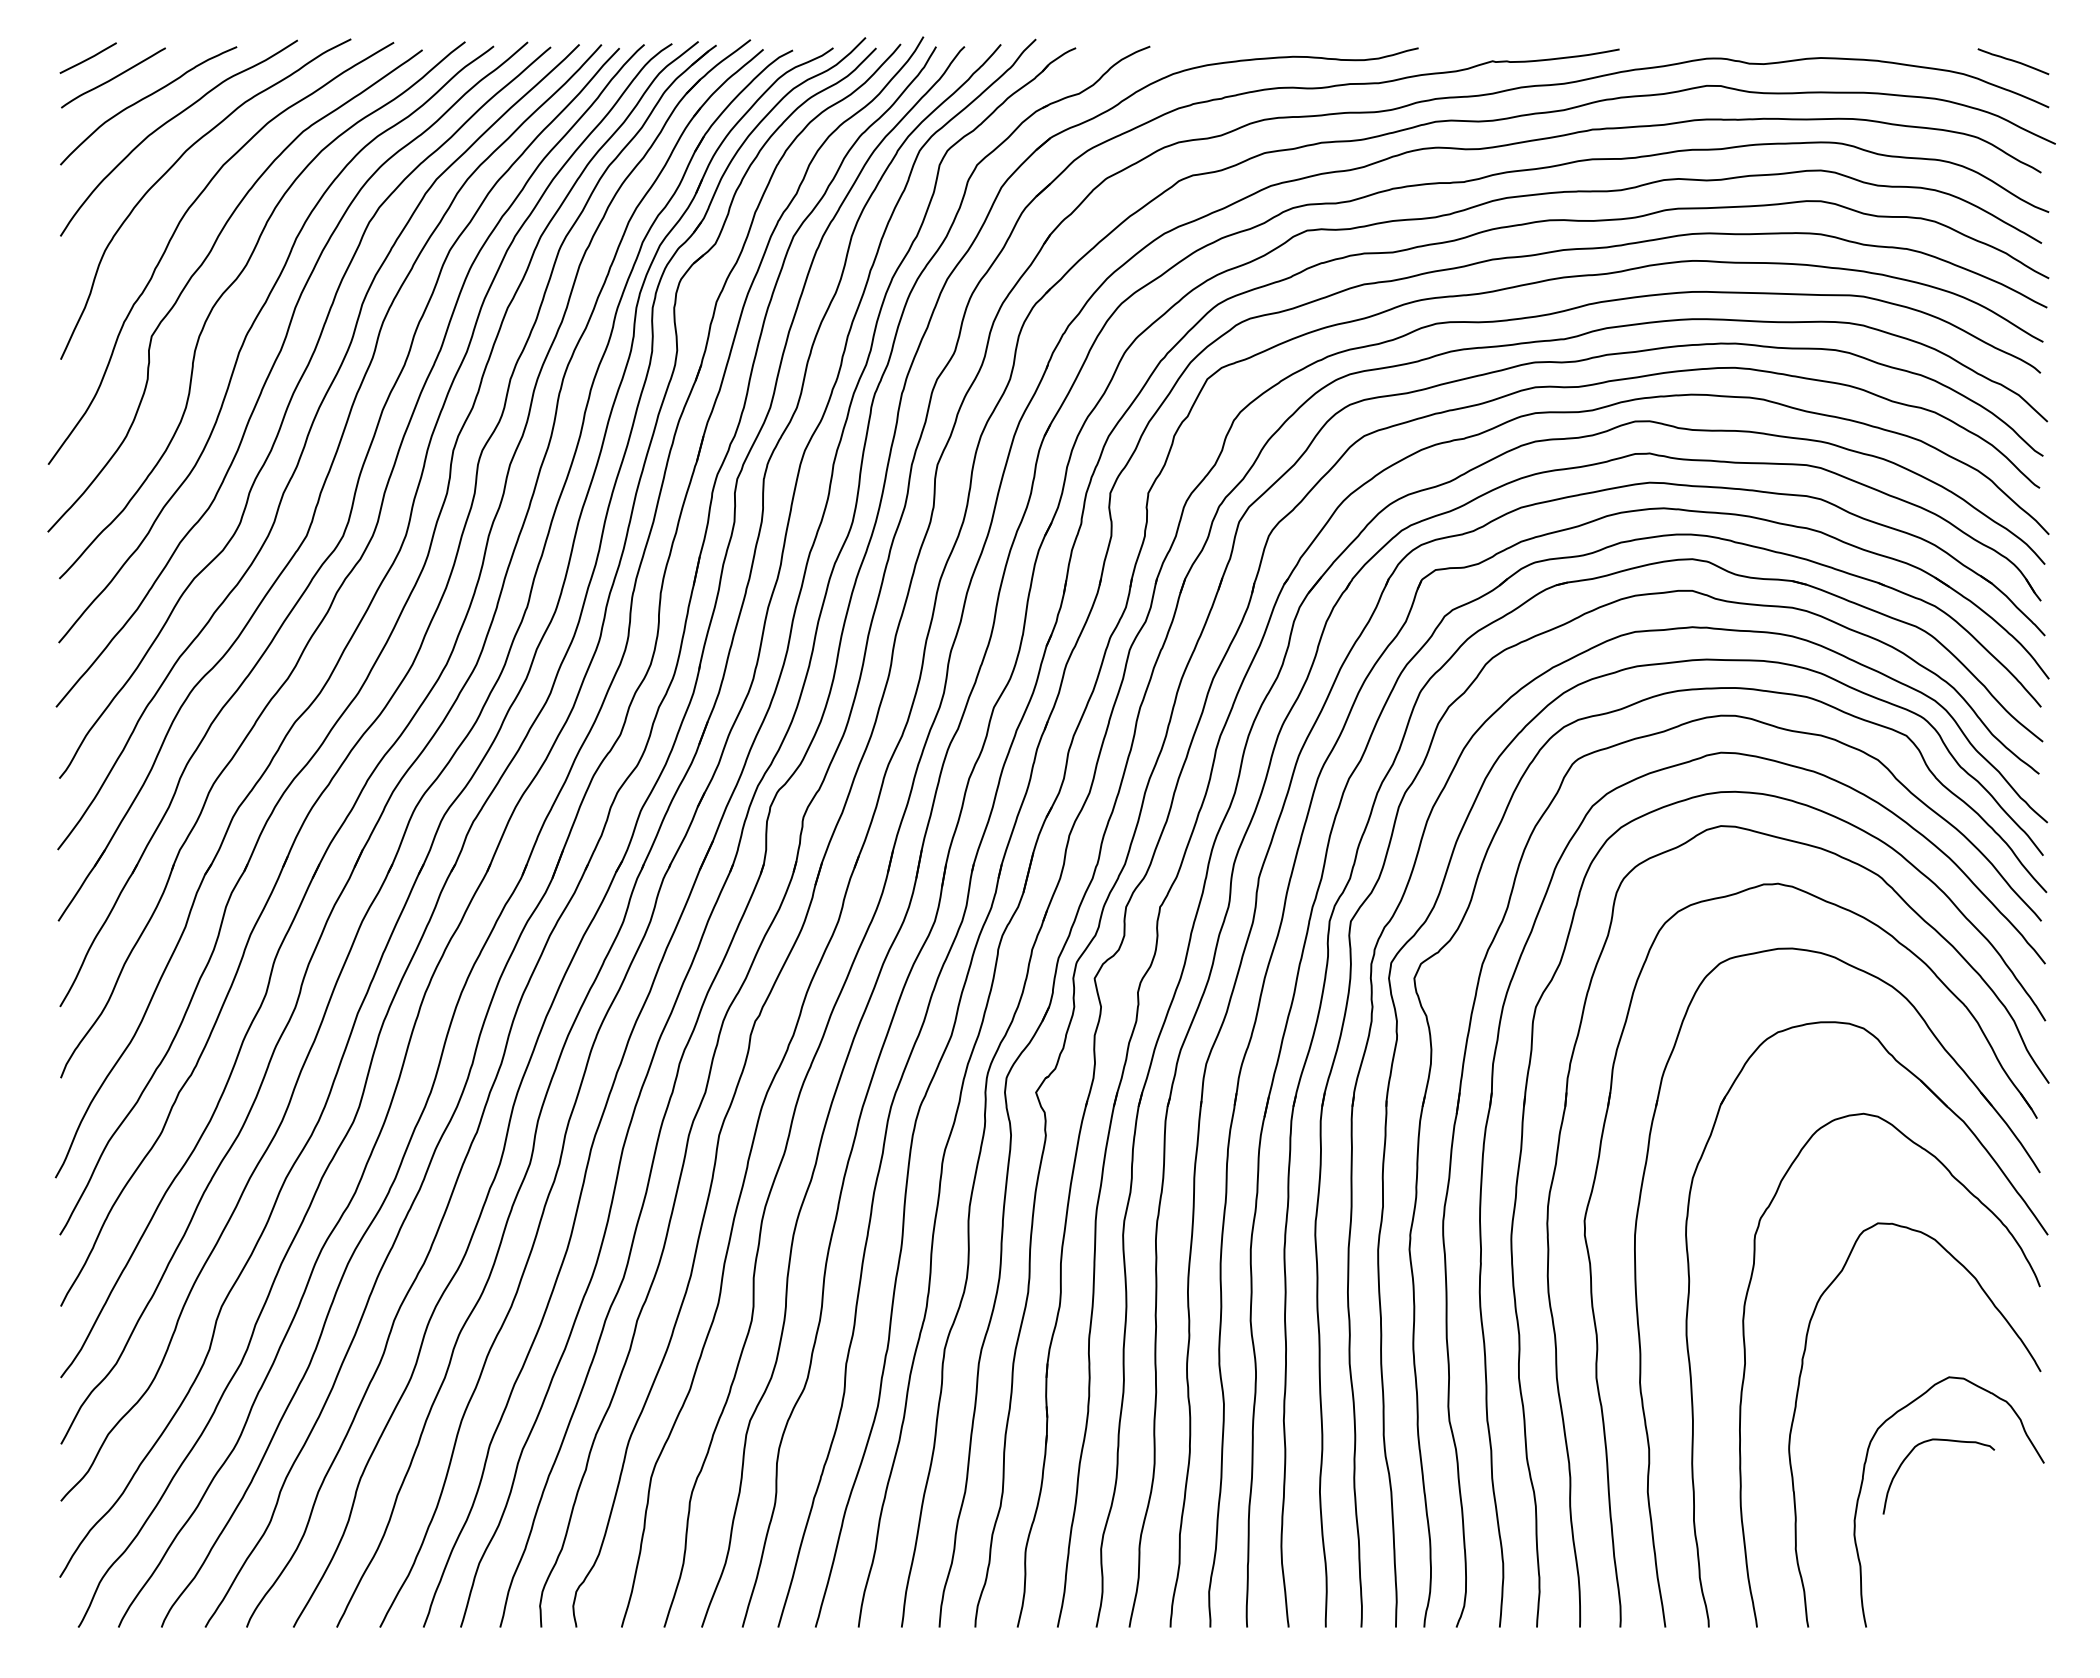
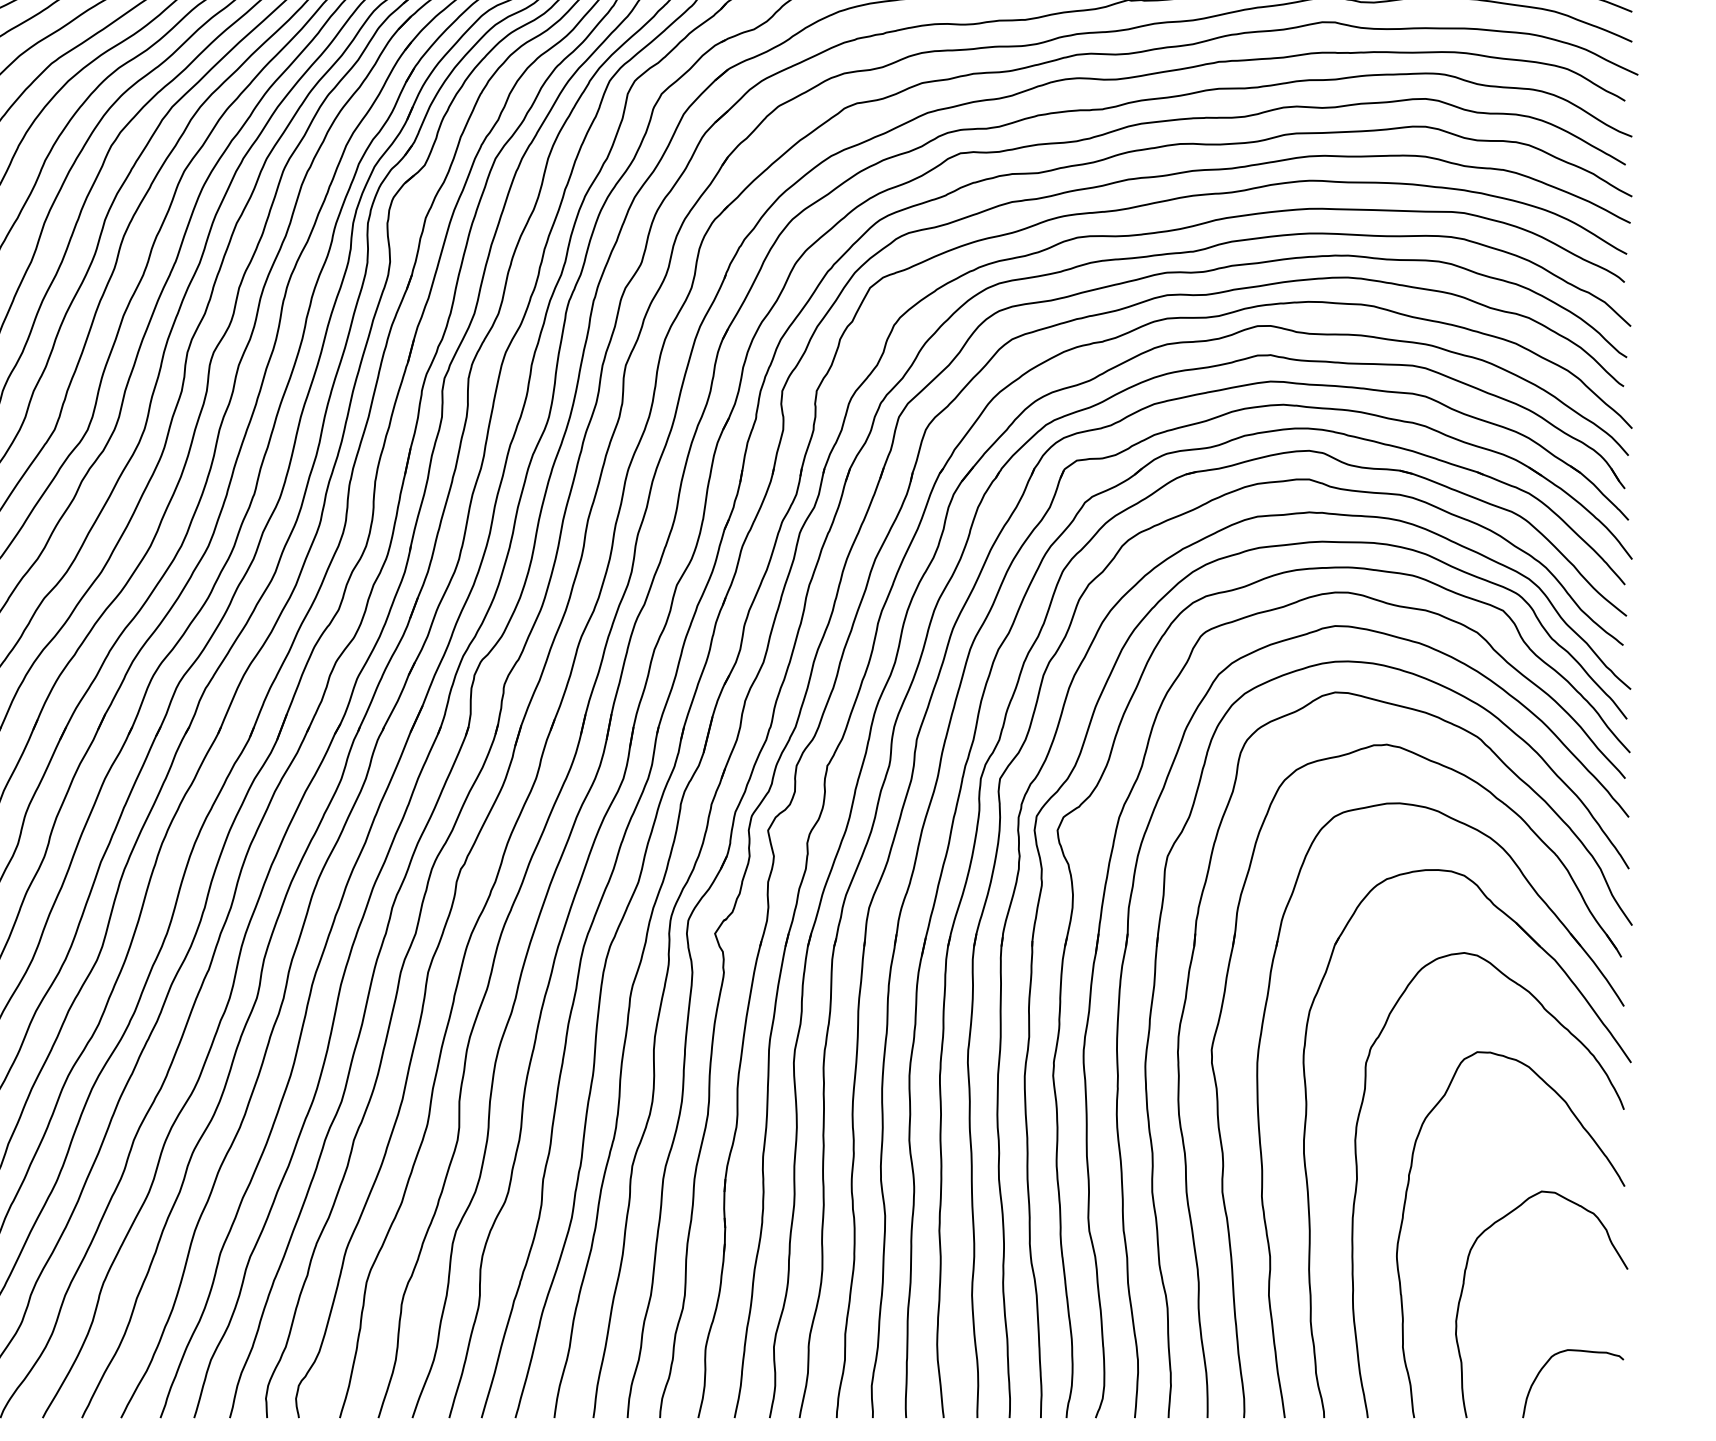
curve: (1909, 1455) -> (1546, 1364), moved

